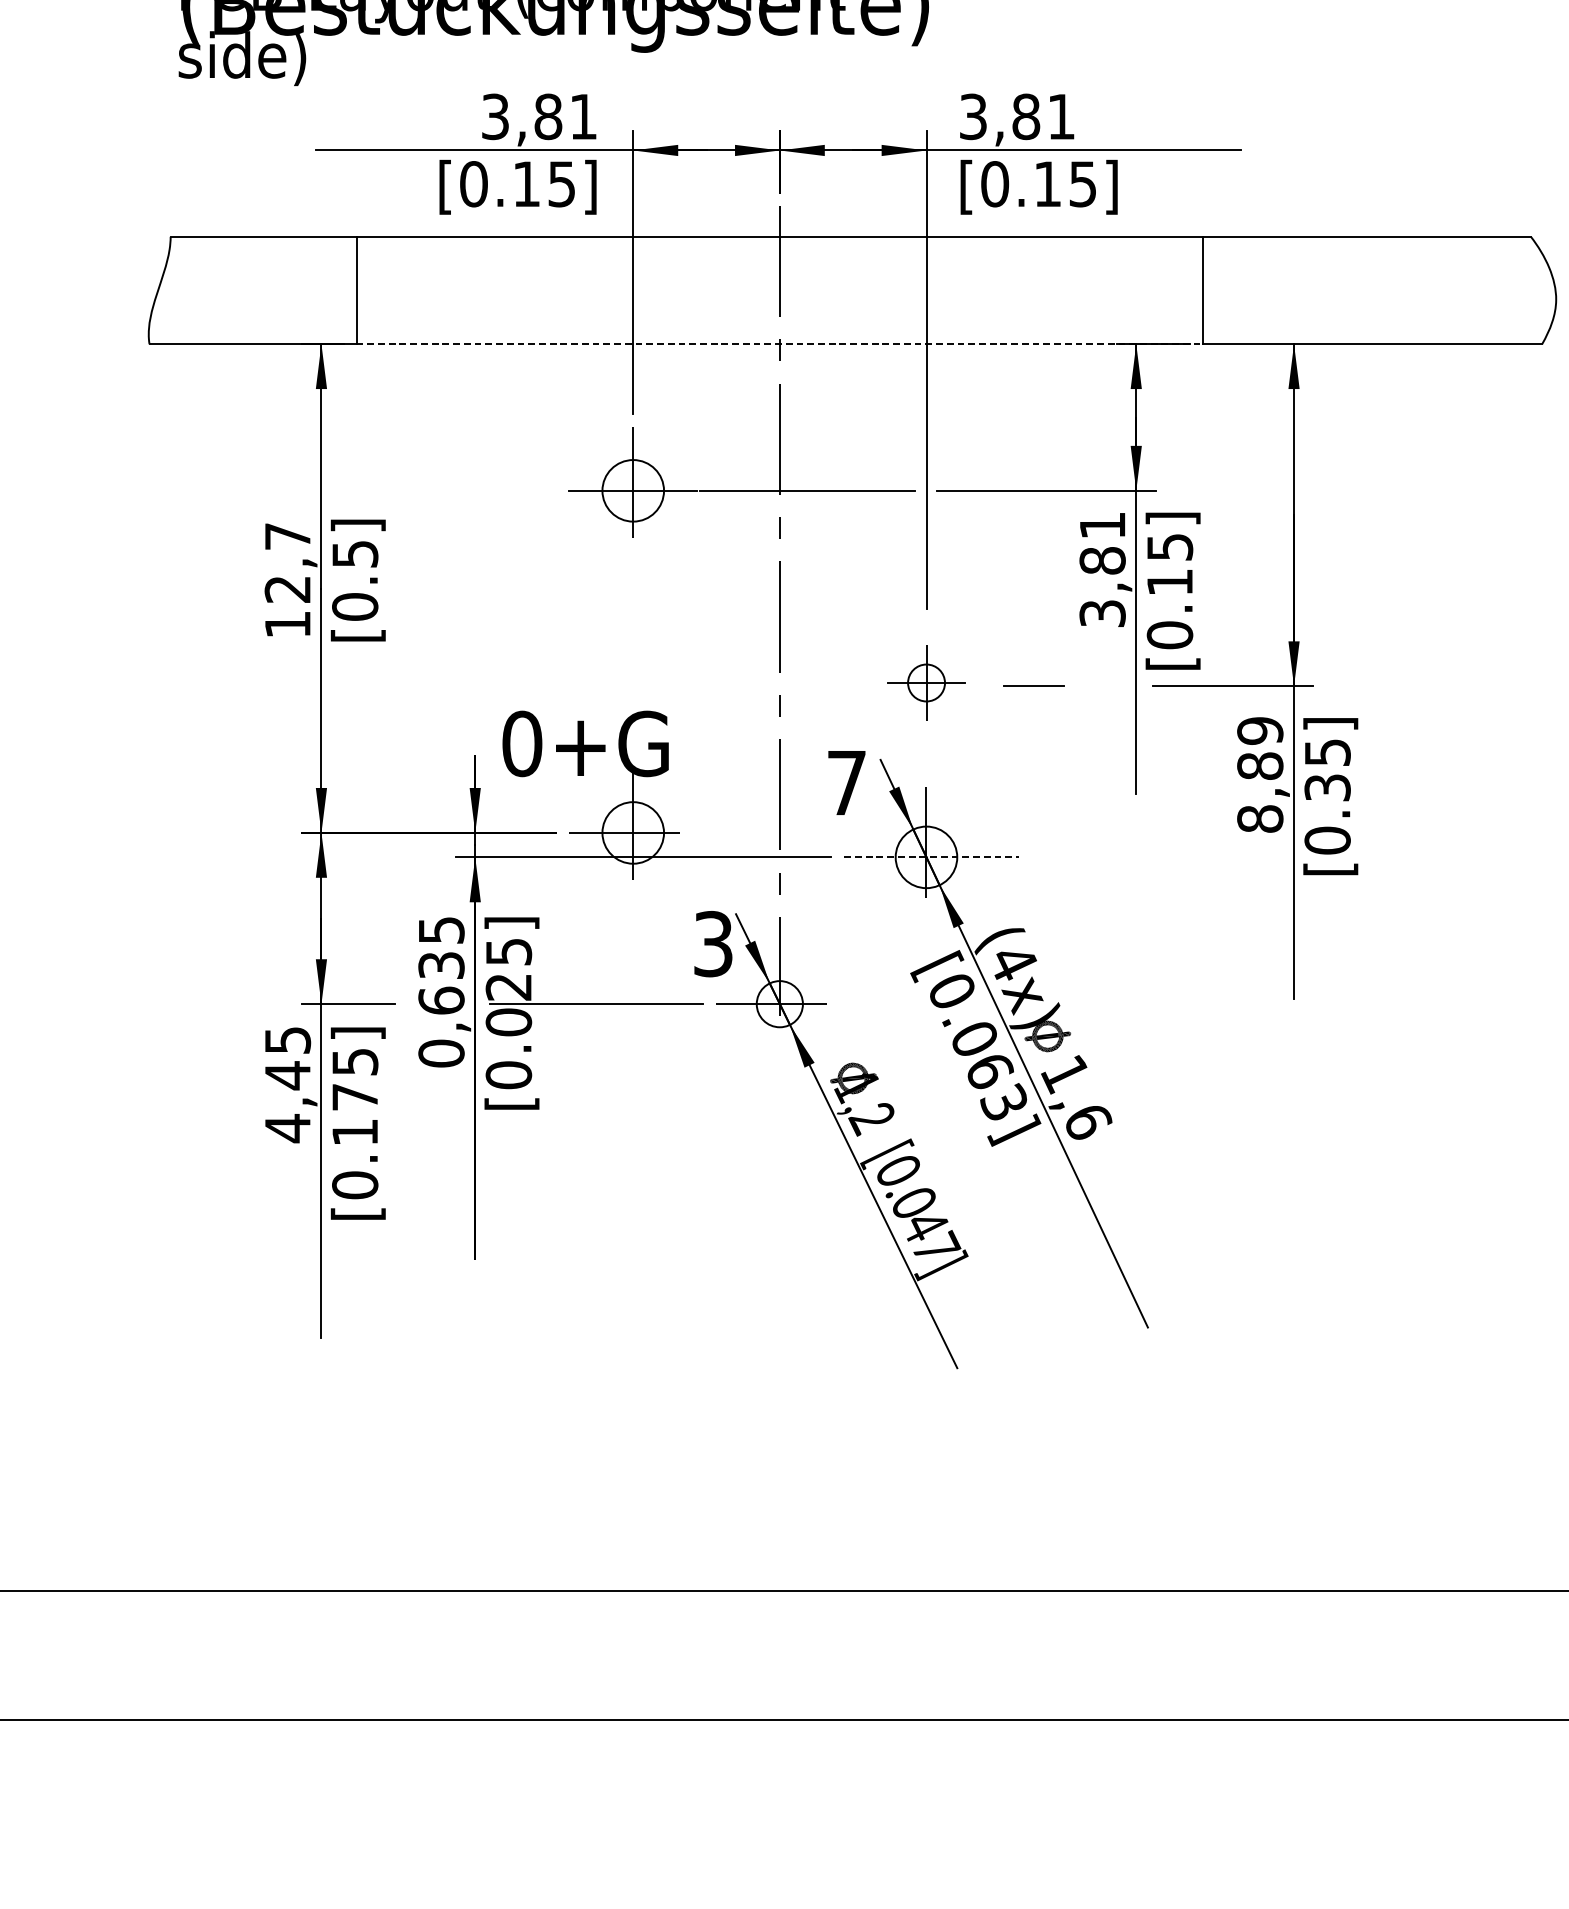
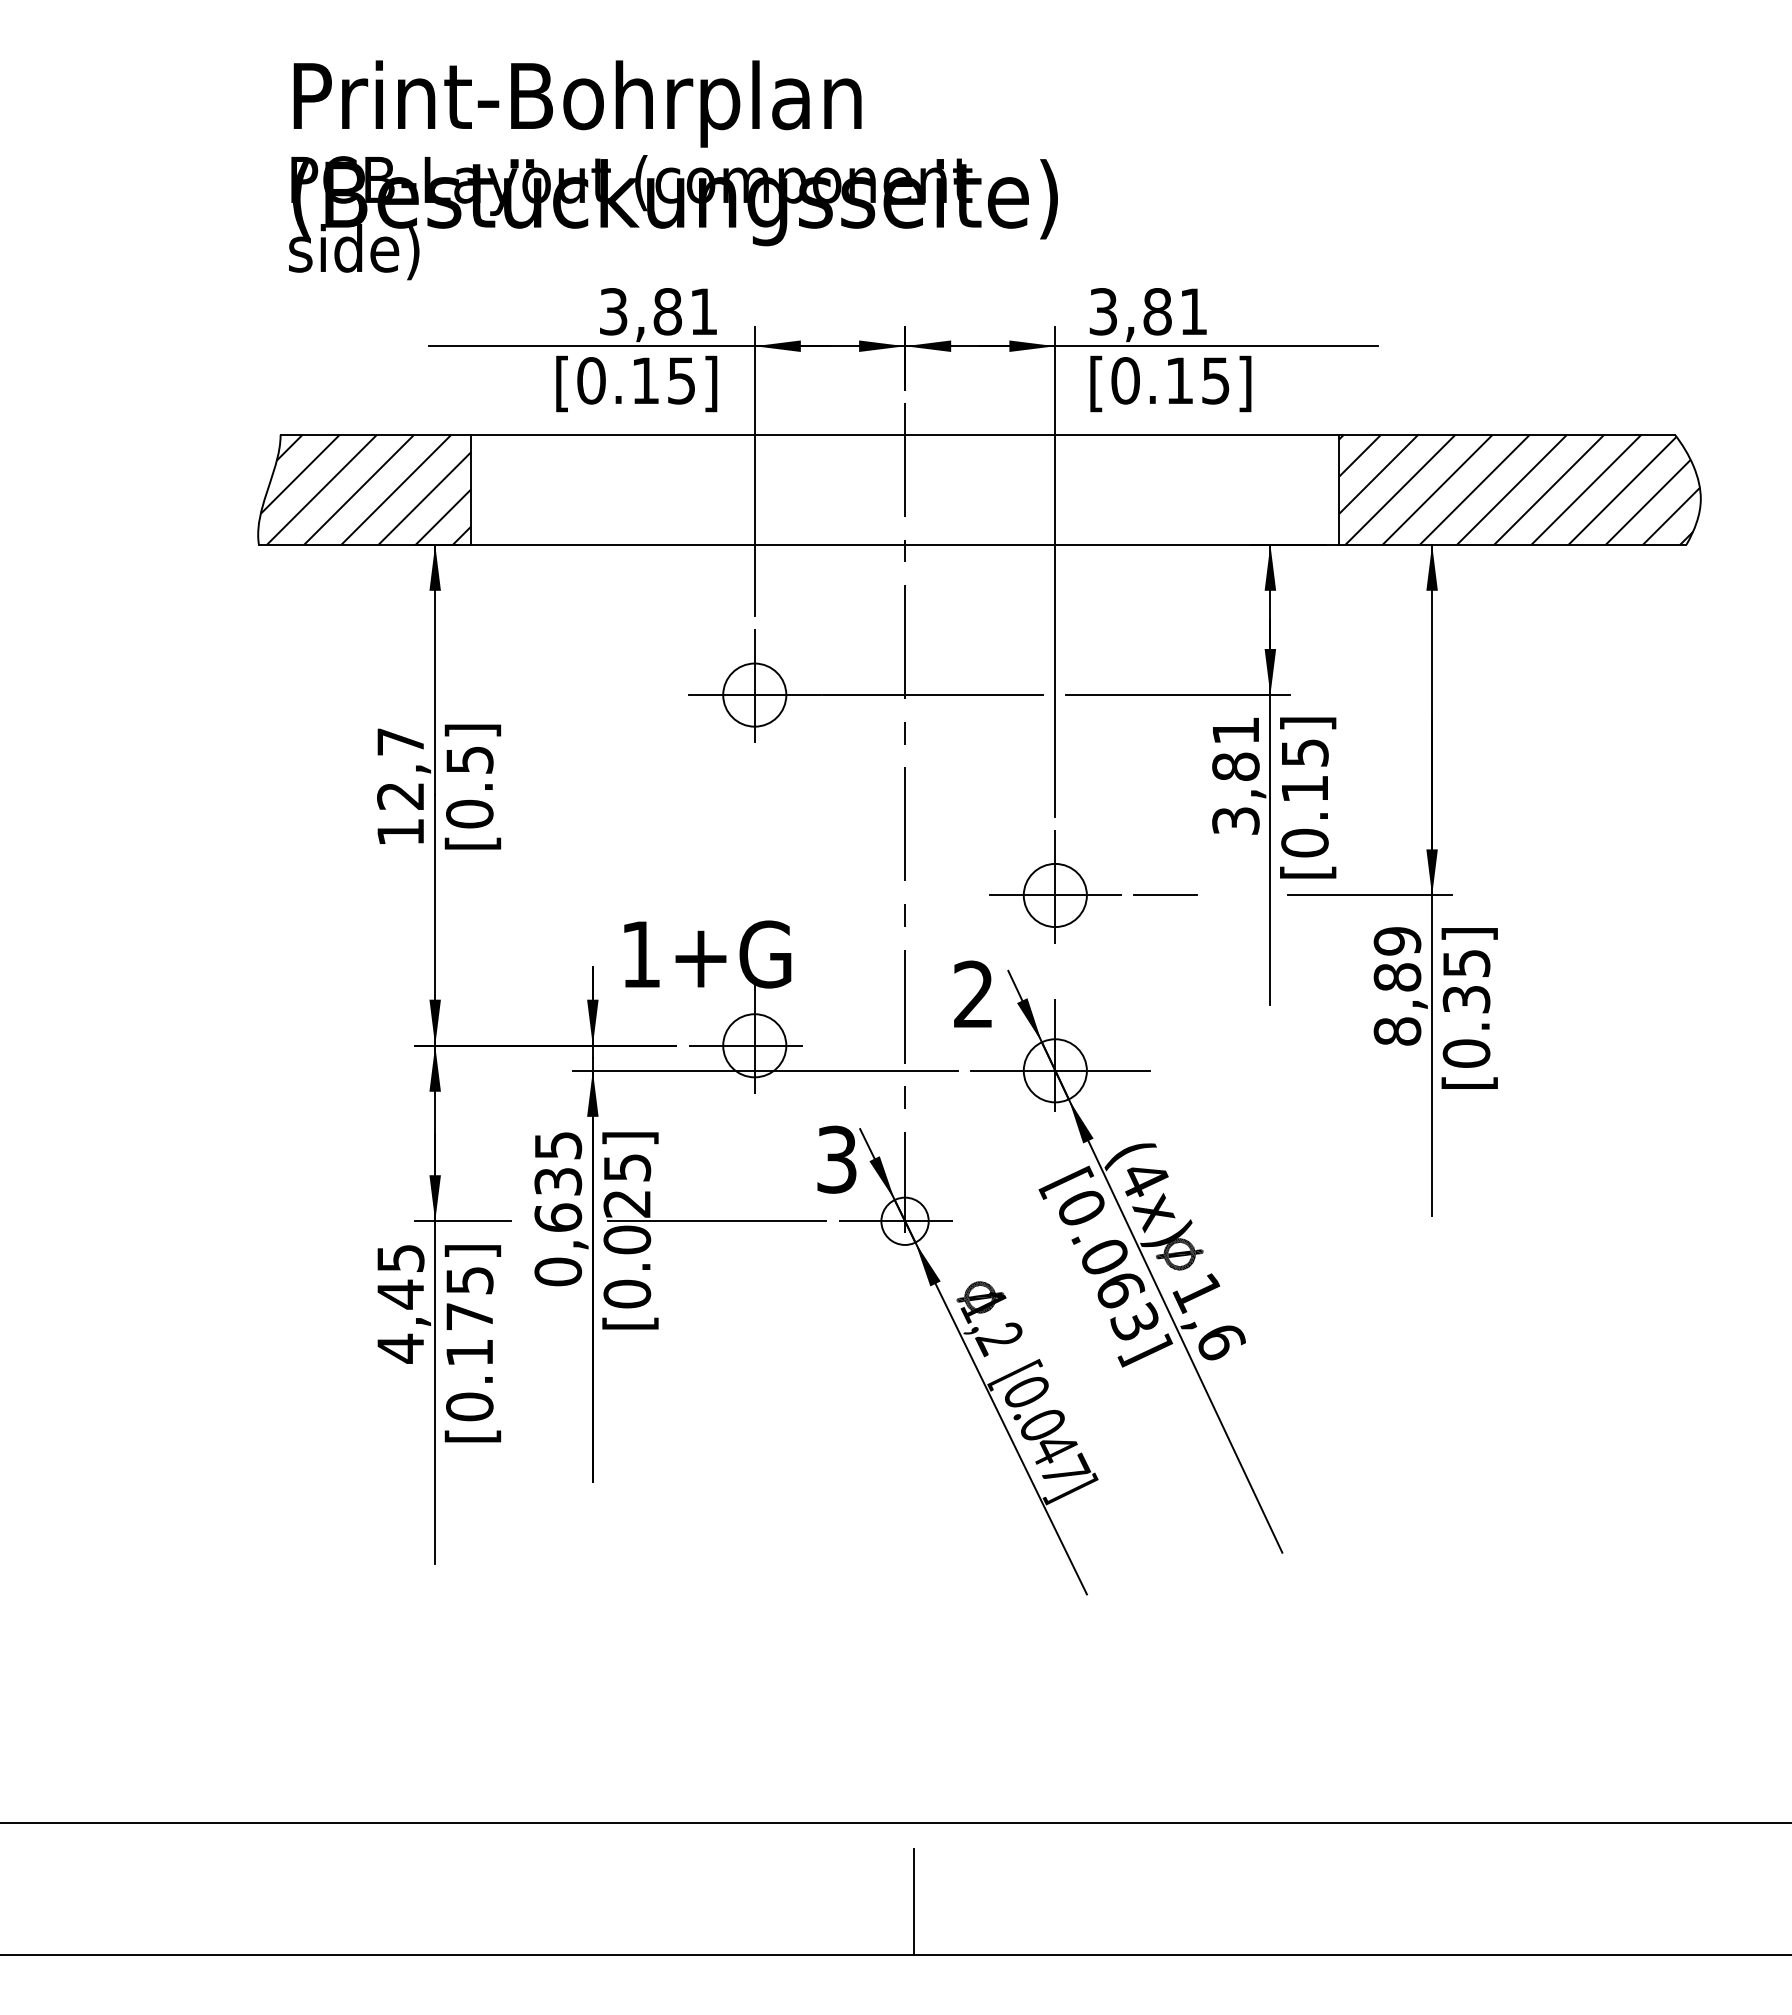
hatch: (253, 290) -> (365, 489), added
hatch: (1378, 290) -> (1518, 489), added
line: (780, 343) -> (905, 544), dashed -> solid
part: (926, 677) -> (1055, 886), size x1.67
text: (521, 743) -> (640, 954), 0+G -> 1+G
text: (846, 781) -> (973, 993), 7 -> 2
line: (931, 857) -> (1060, 1070), dashed -> solid
line: (789, 1667) -> (914, 1901), added

